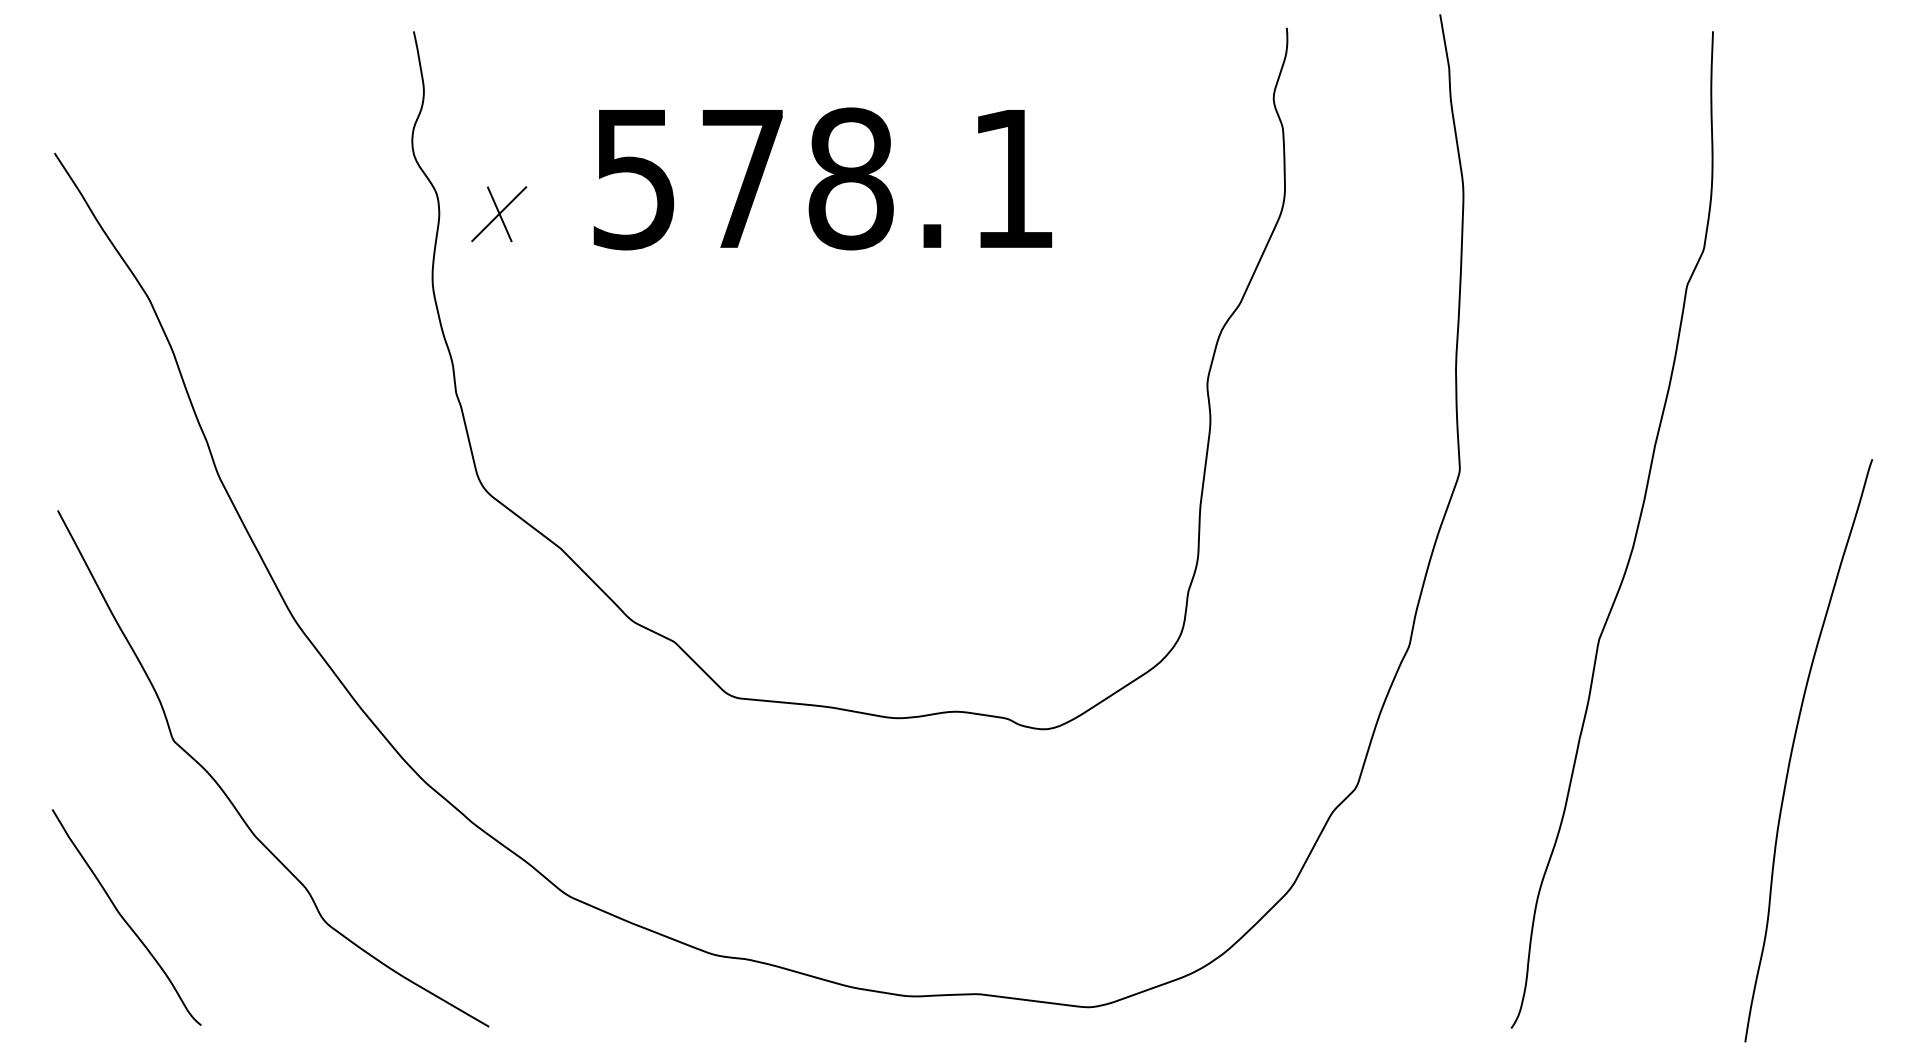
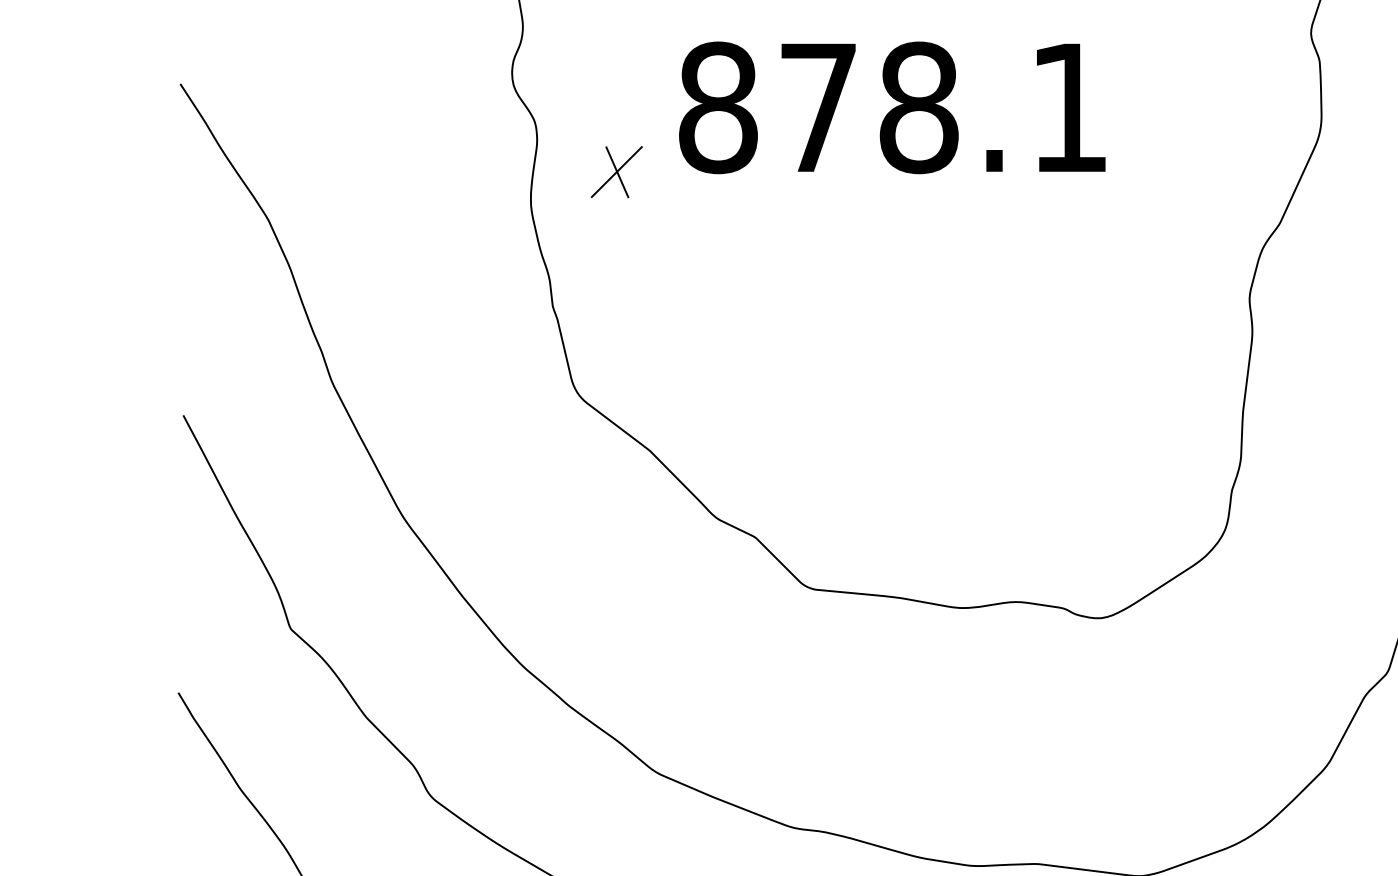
text: (634, 178) -> (718, 107), 578.1 -> 878.1
part: (499, 214) -> (617, 172), moved

